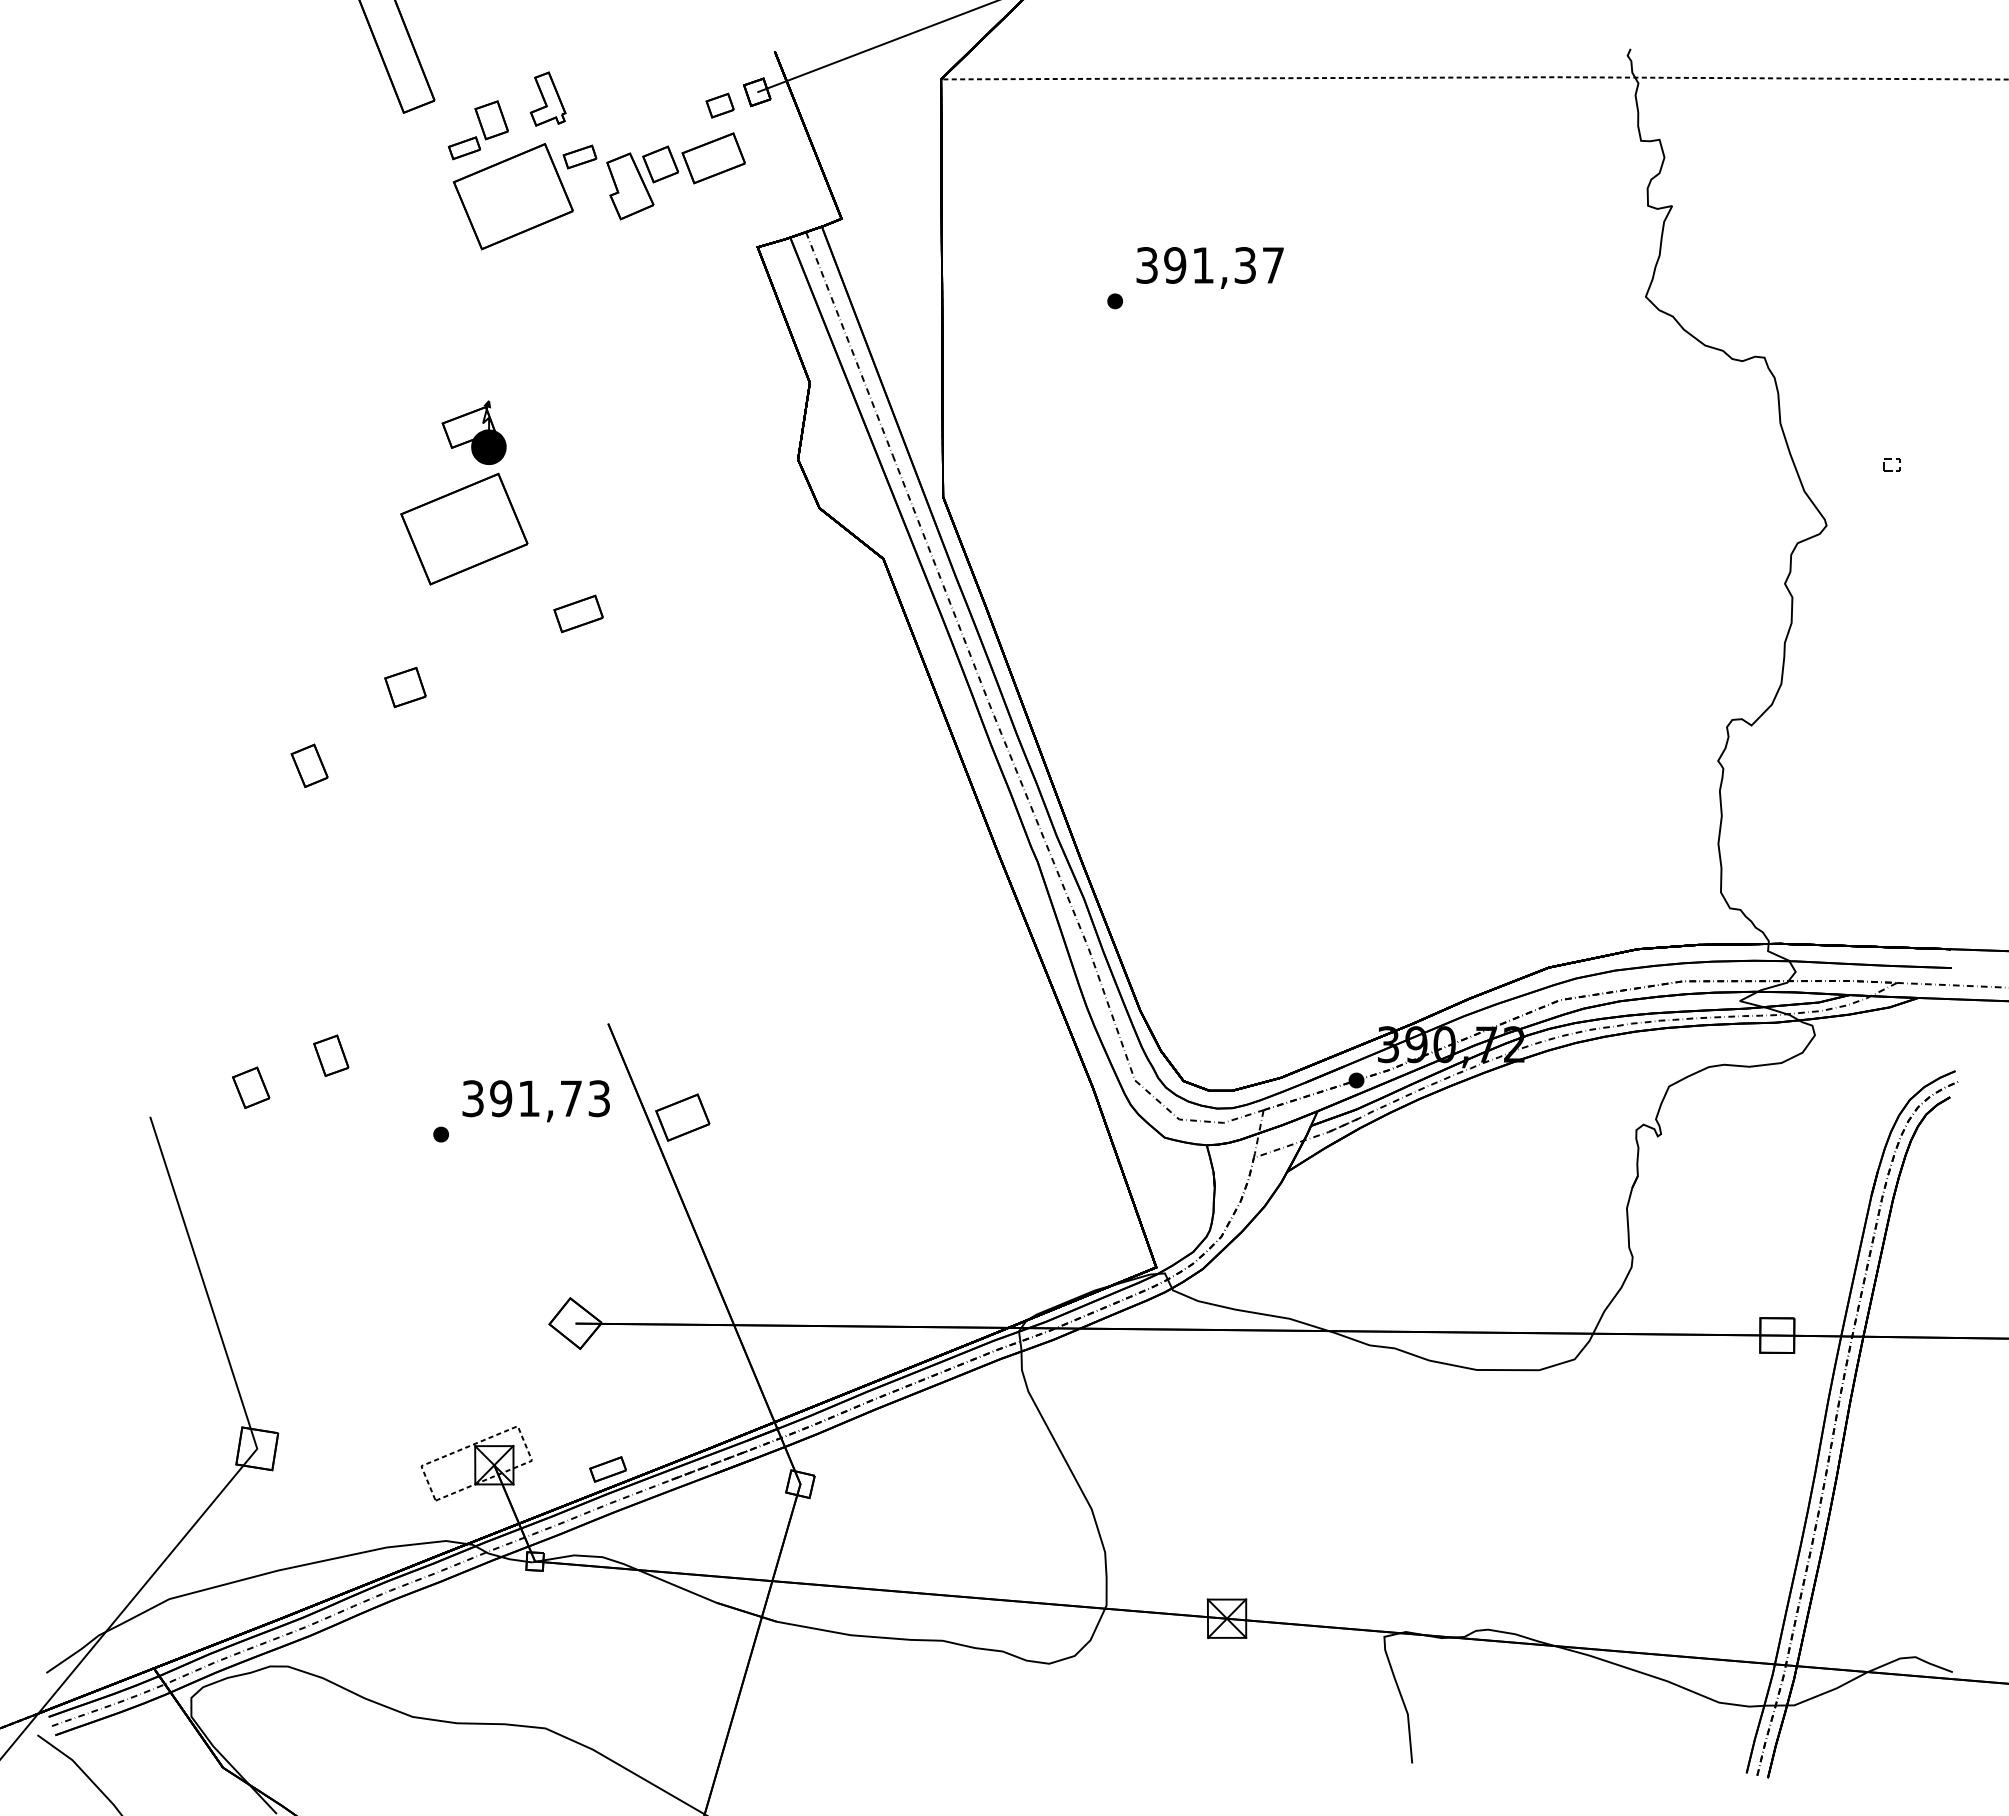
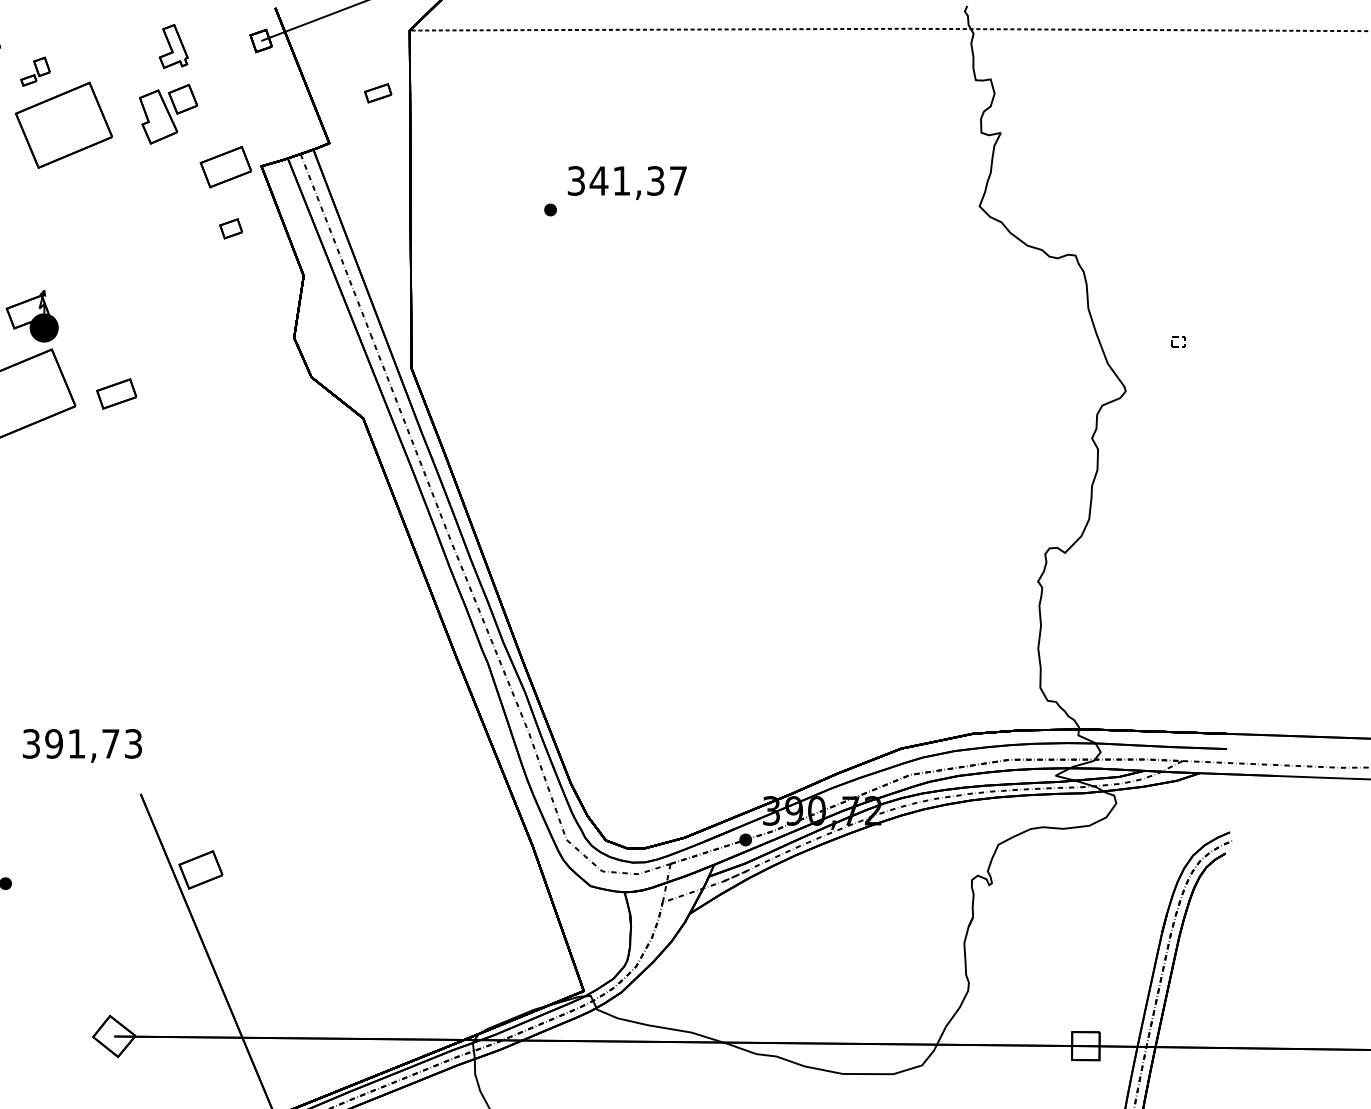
part: (547, 98) -> (173, 45), moved
part: (719, 105) -> (230, 228), moved
part: (477, 130) -> (34, 71), size x0.6
part: (579, 156) -> (377, 92), moved
part: (713, 158) -> (225, 167), moved
text: (1174, 265) -> (598, 181), 391,37 -> 341,37
part: (578, 613) -> (116, 393), moved
text: (535, 1101) -> (81, 746), moved

